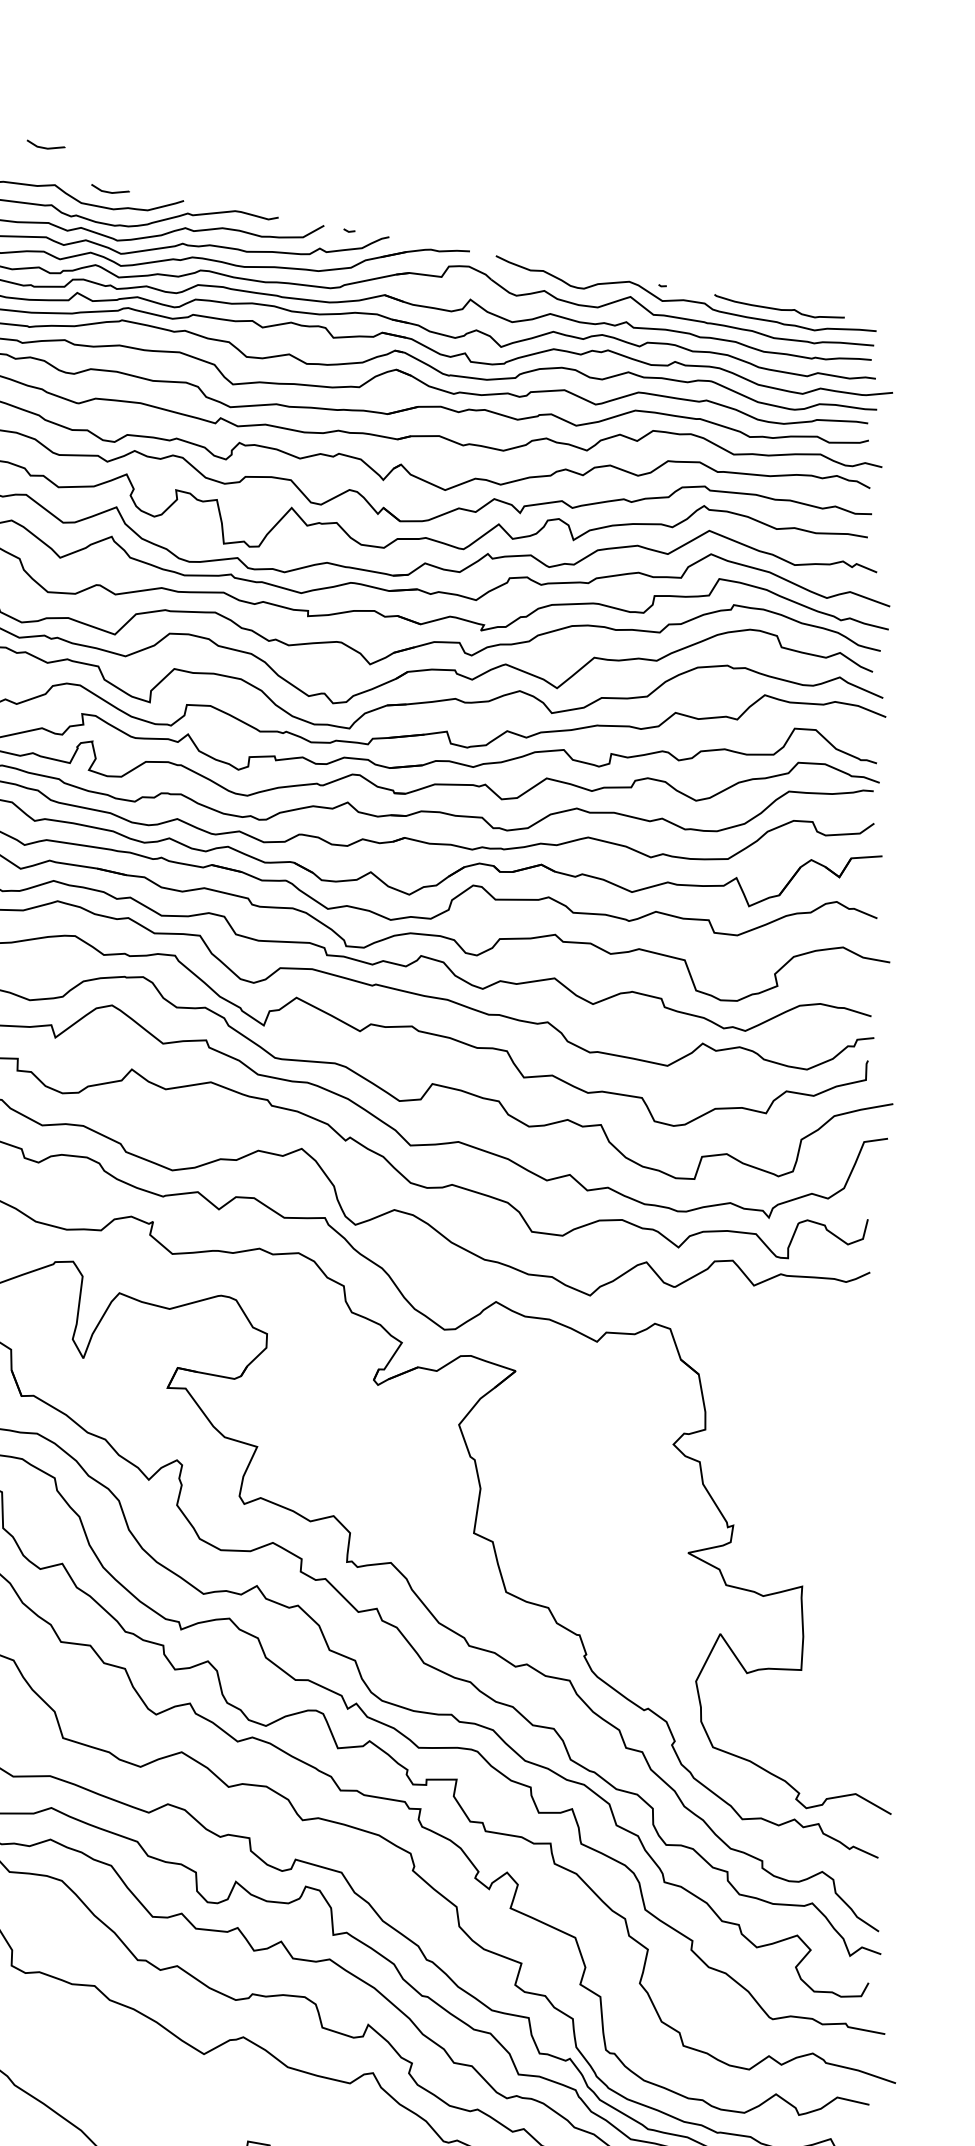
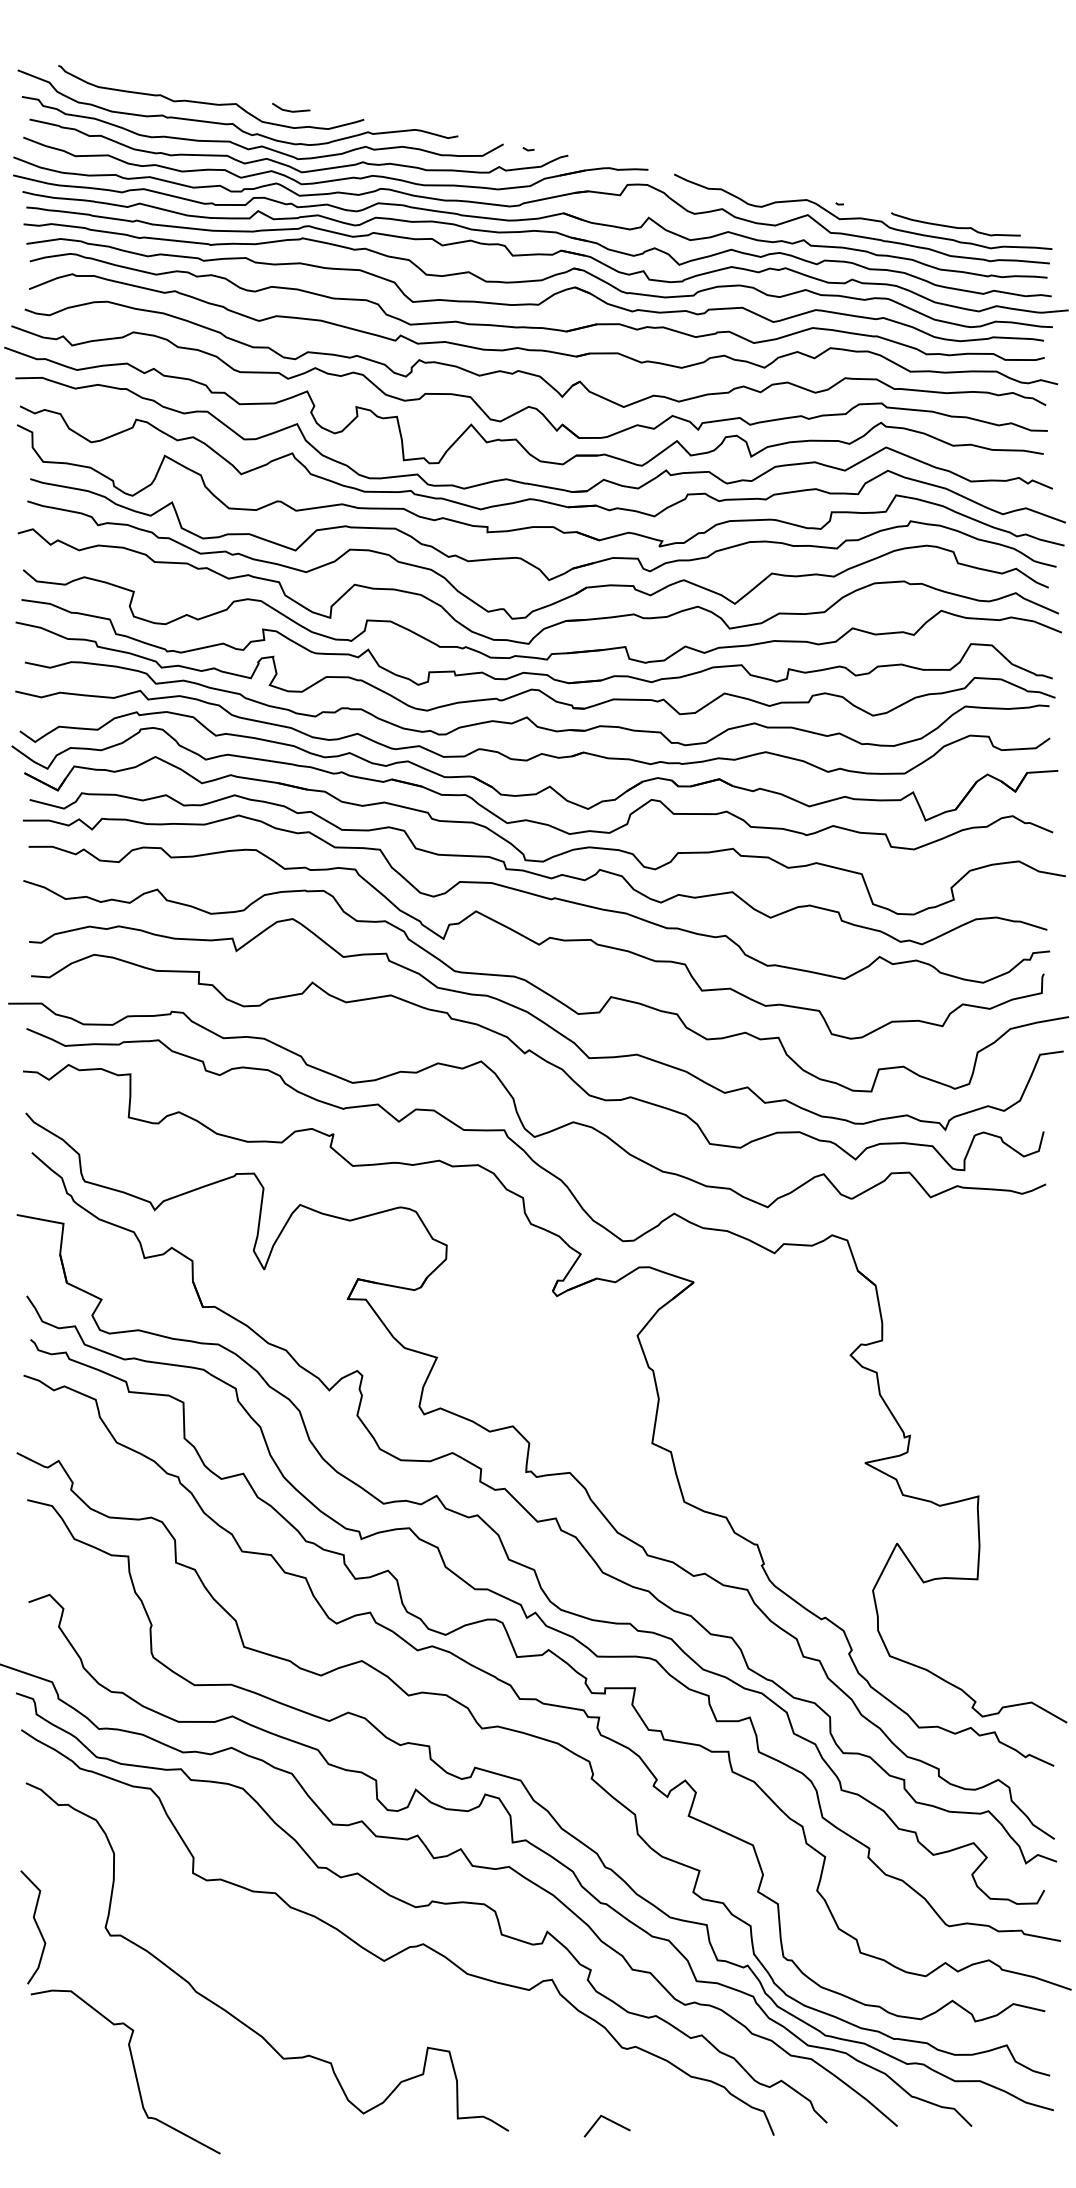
curve: (46, 147) -> (227, 66), removed

